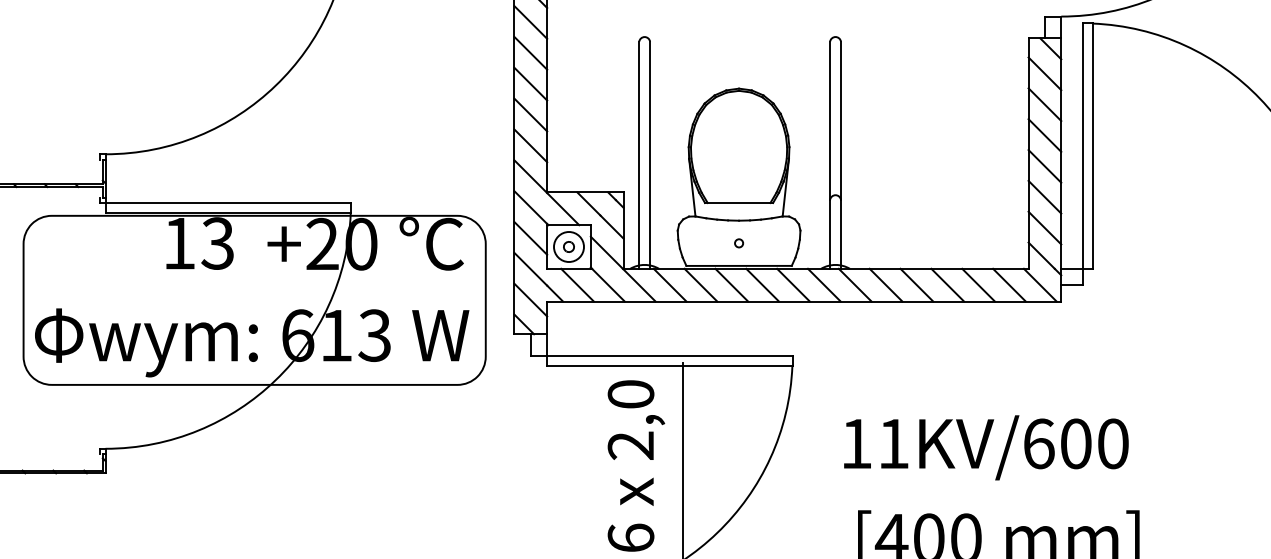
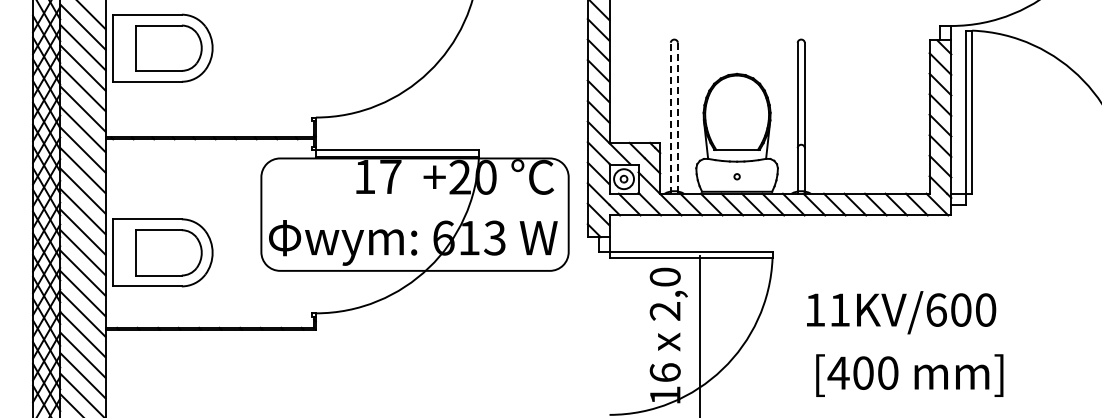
line: (638, 154) -> (670, 117), solid -> dashed
line: (649, 155) -> (677, 118), solid -> dashed
text: (217, 242) -> (390, 176), 13 -> 17

